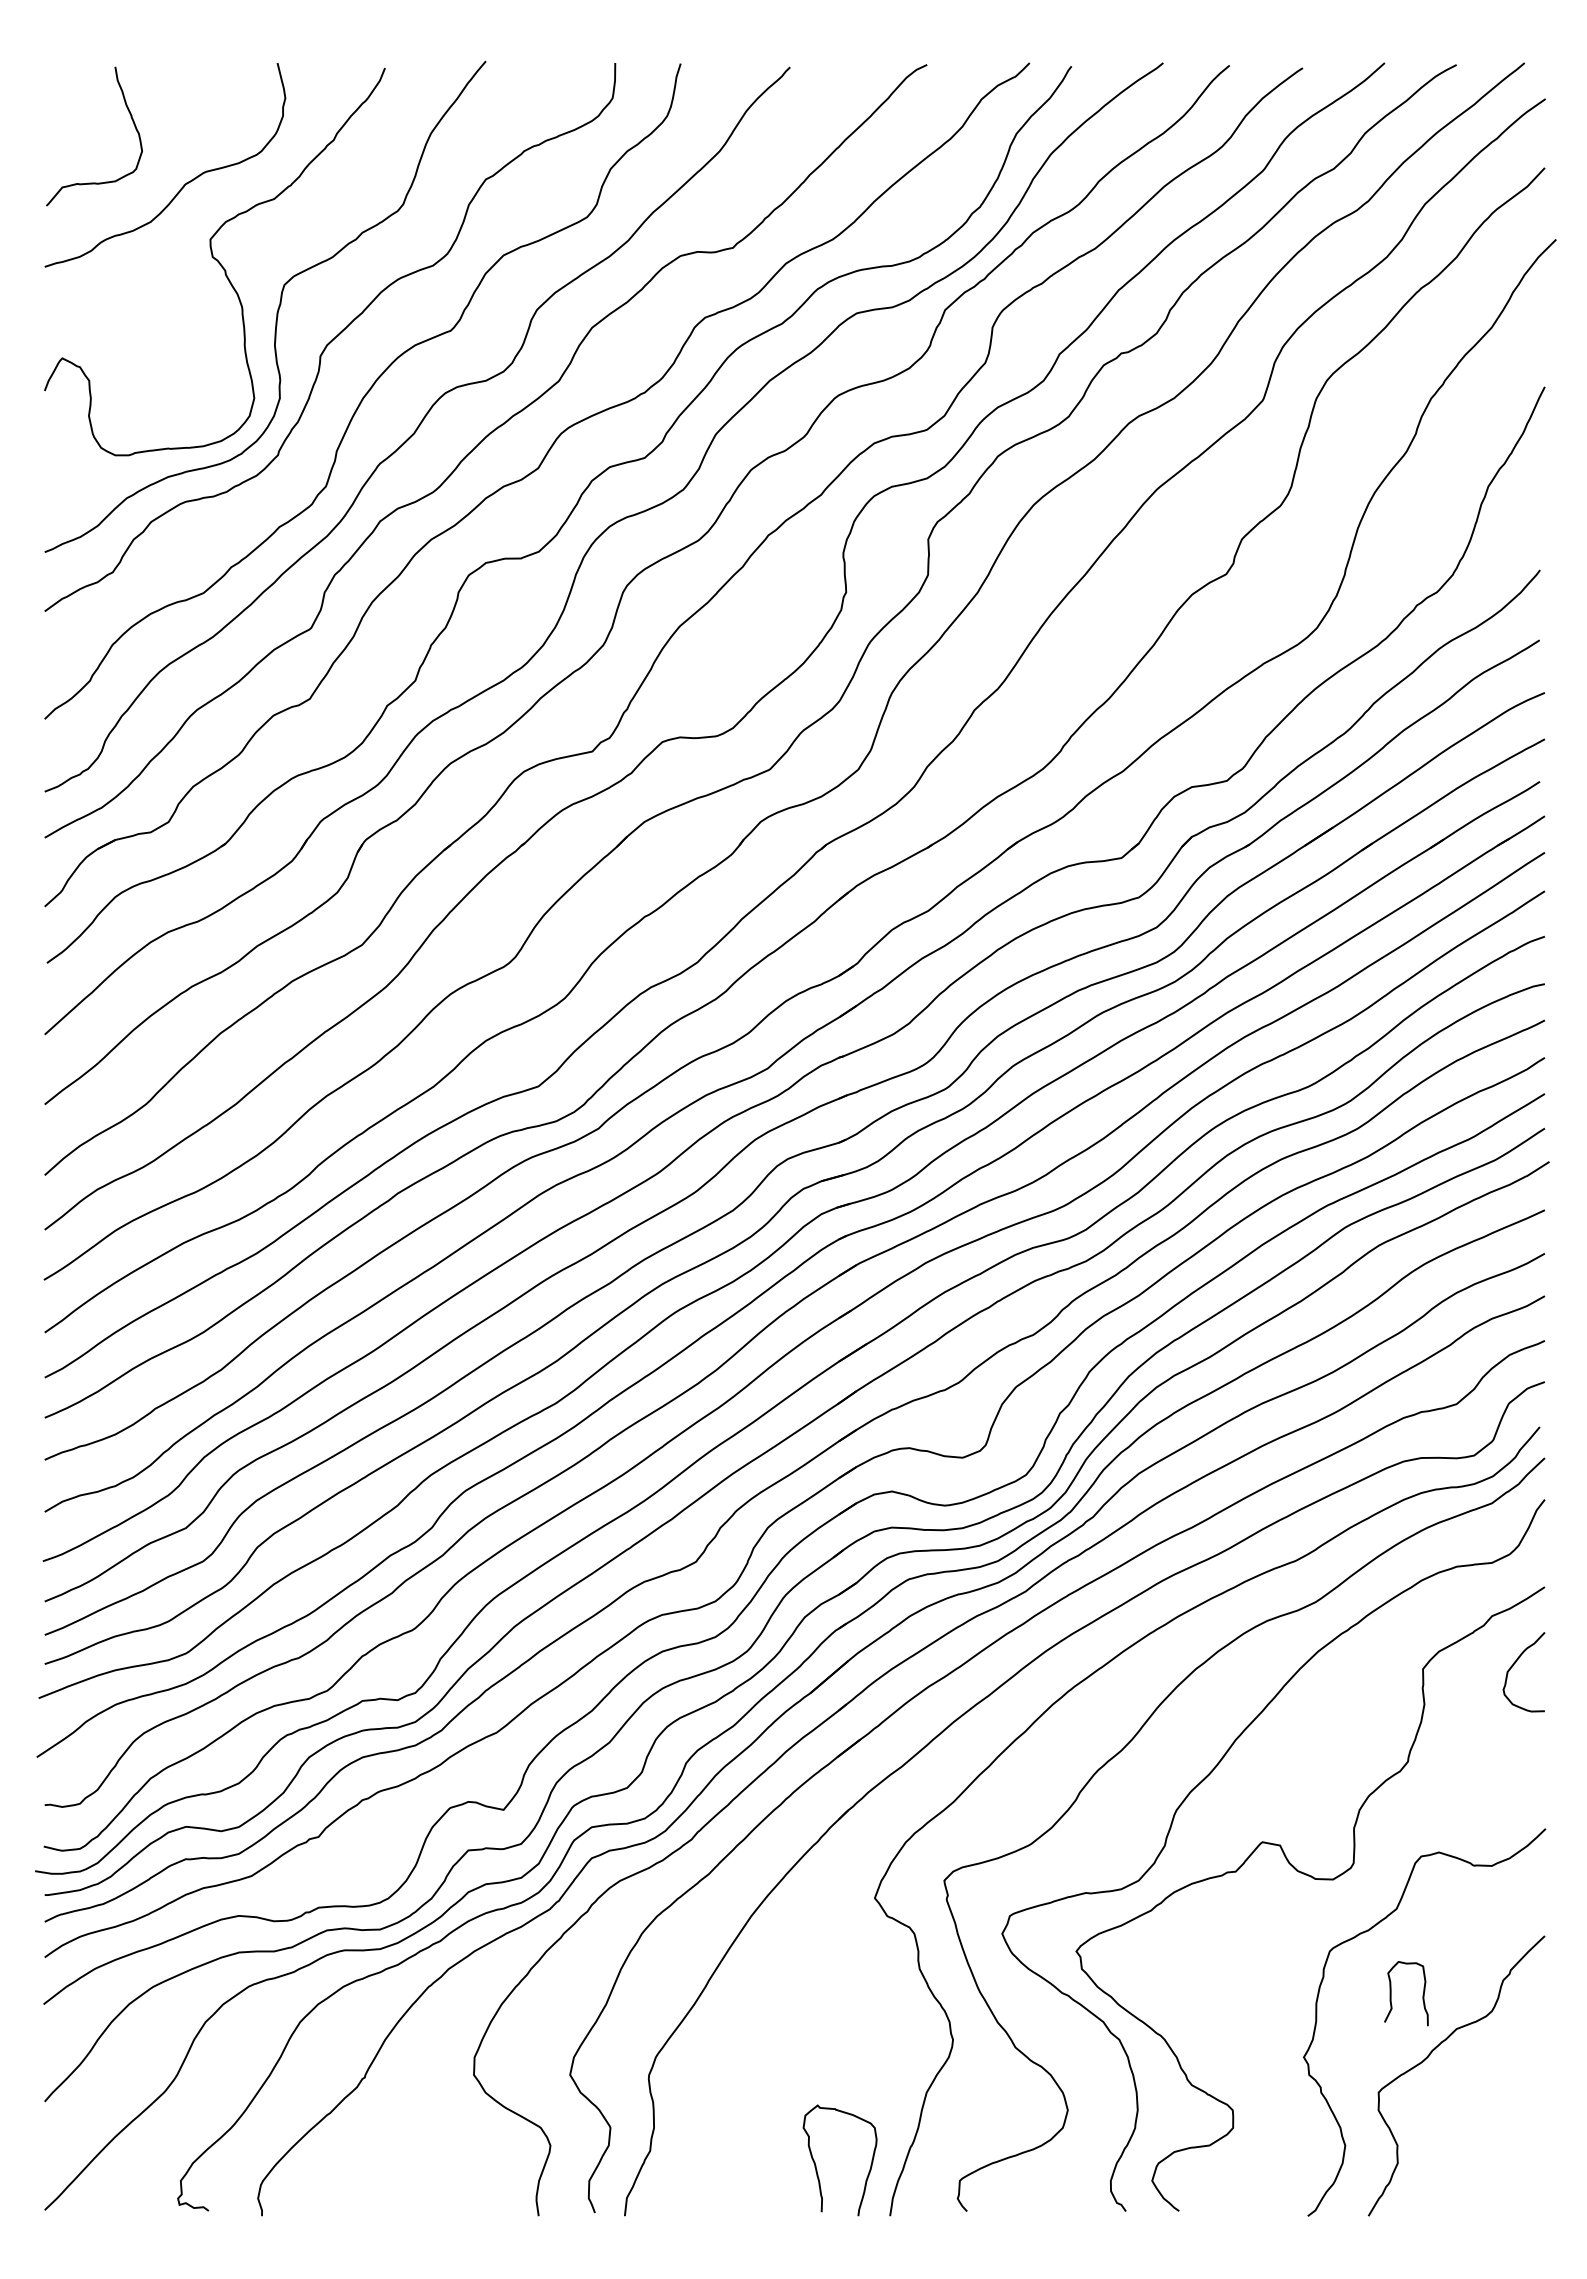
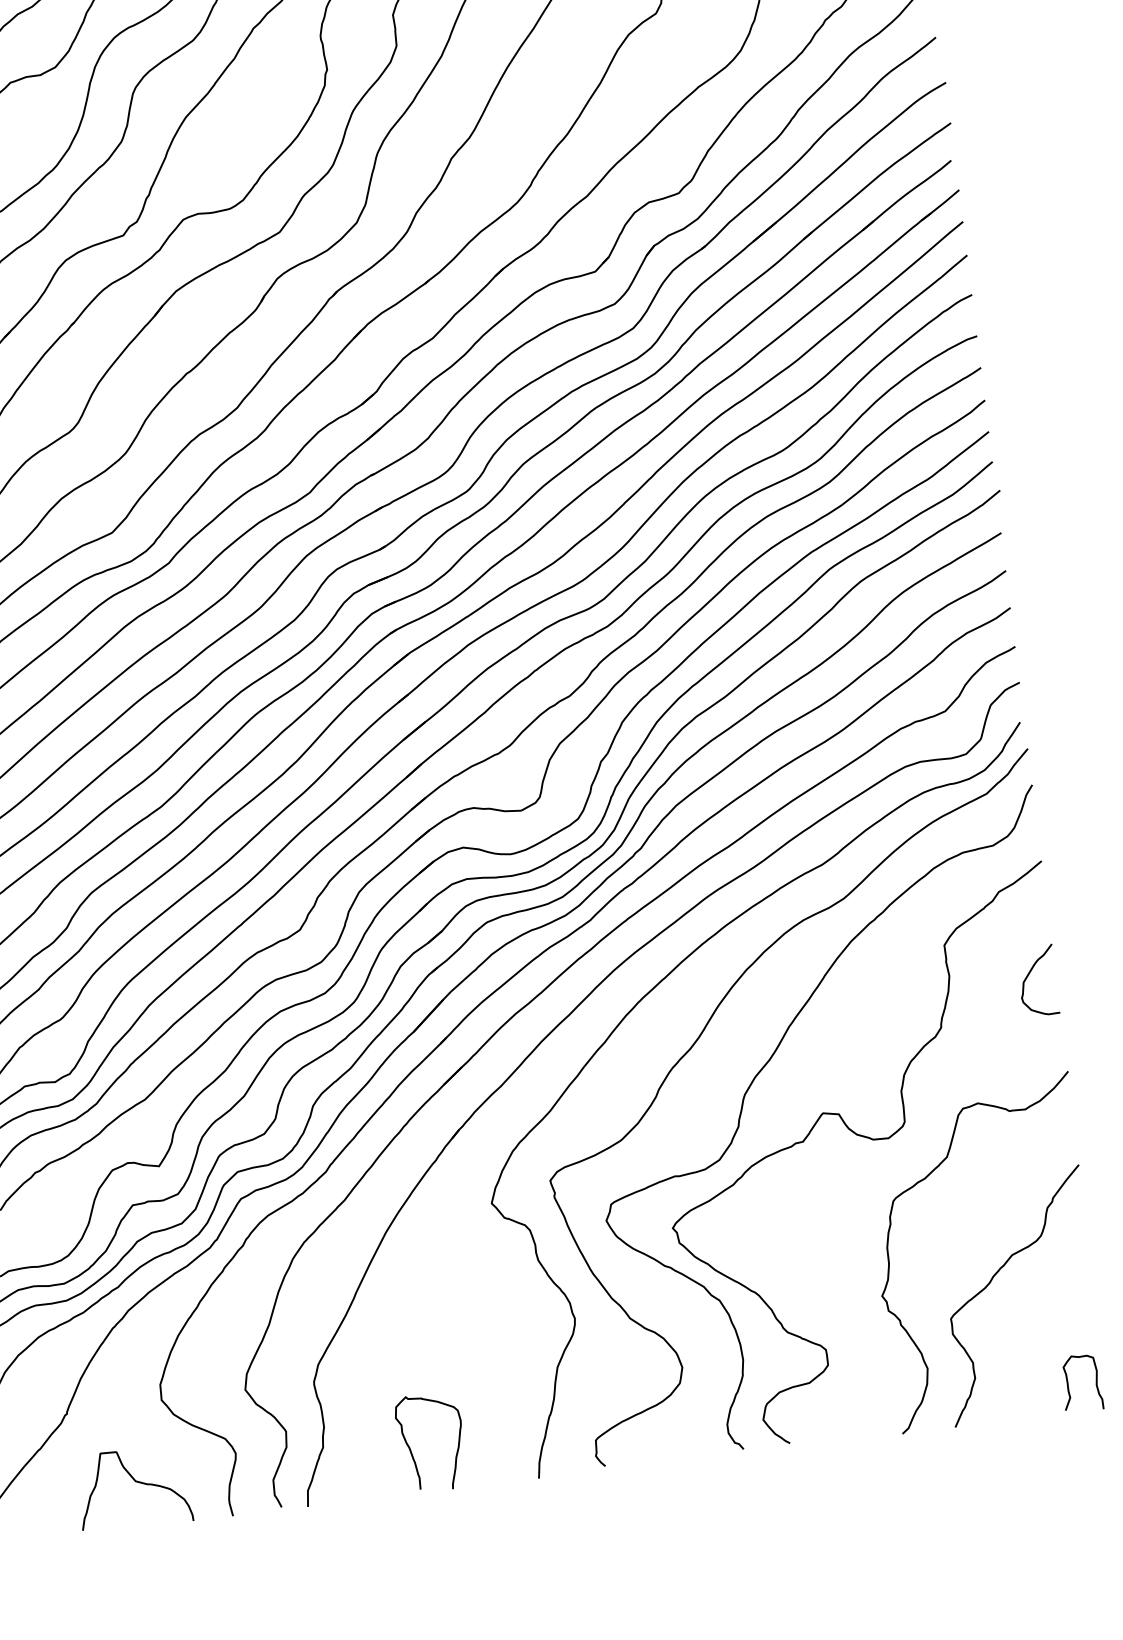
curve: (1513, 1666) -> (1028, 977), moved
curve: (1391, 1993) -> (1068, 1384), moved
curve: (433, 2164) -> (135, 1482), added
curve: (816, 2165) -> (411, 1449), moved

